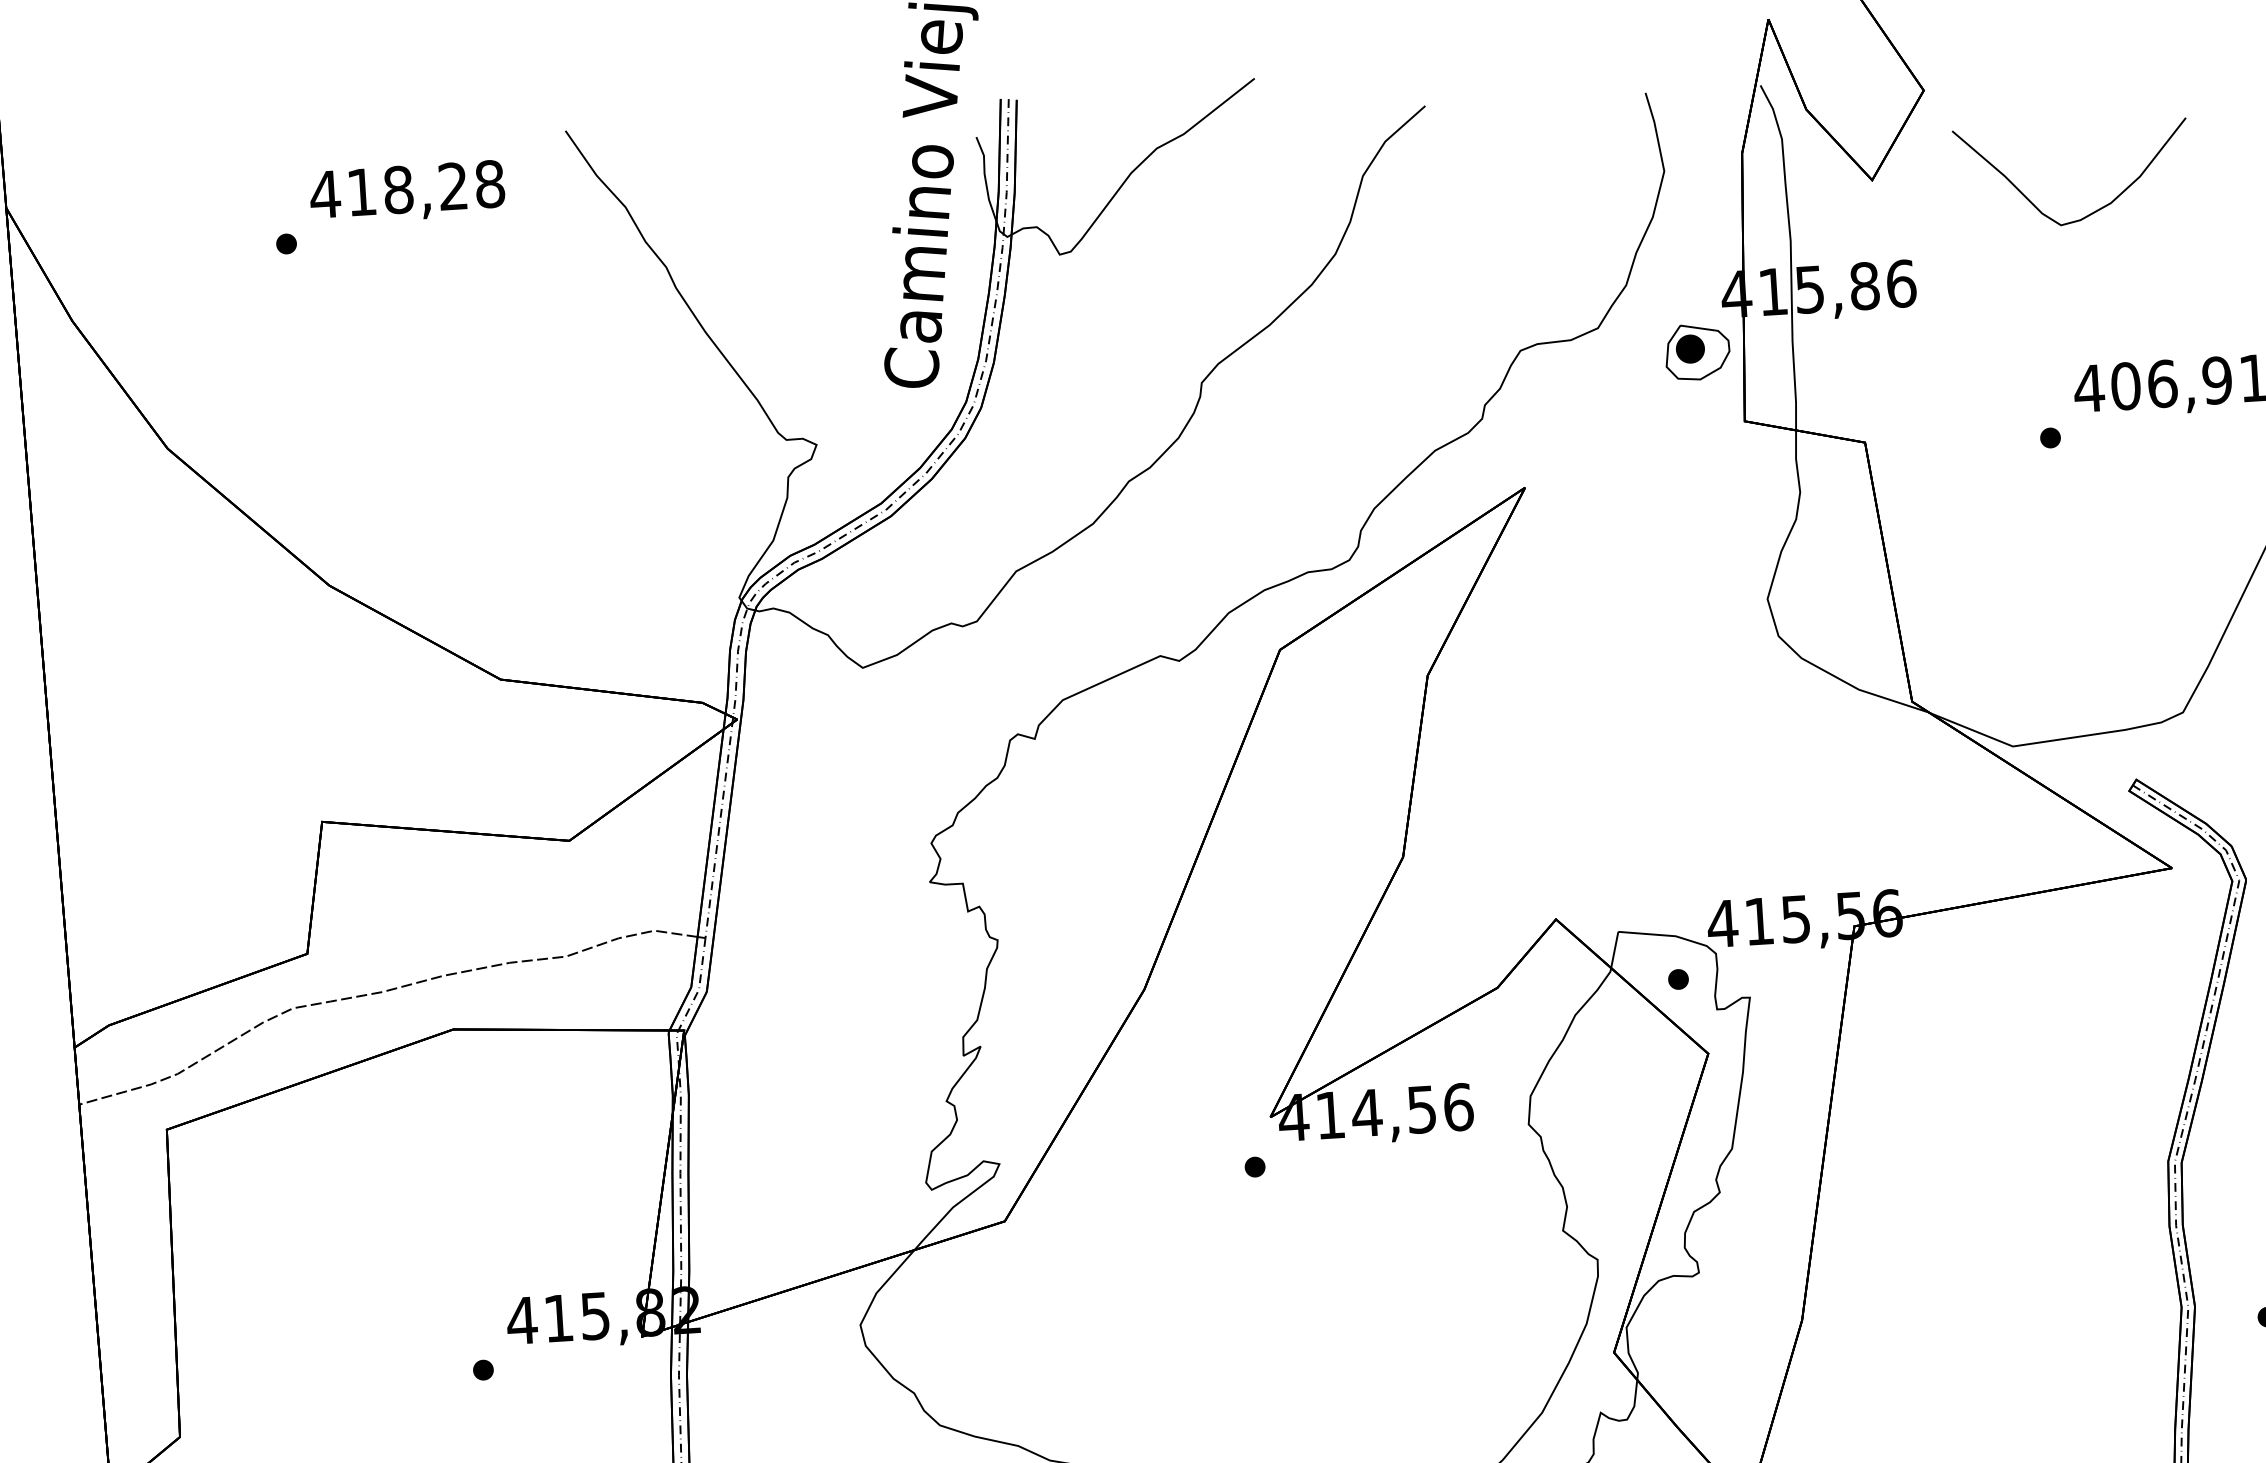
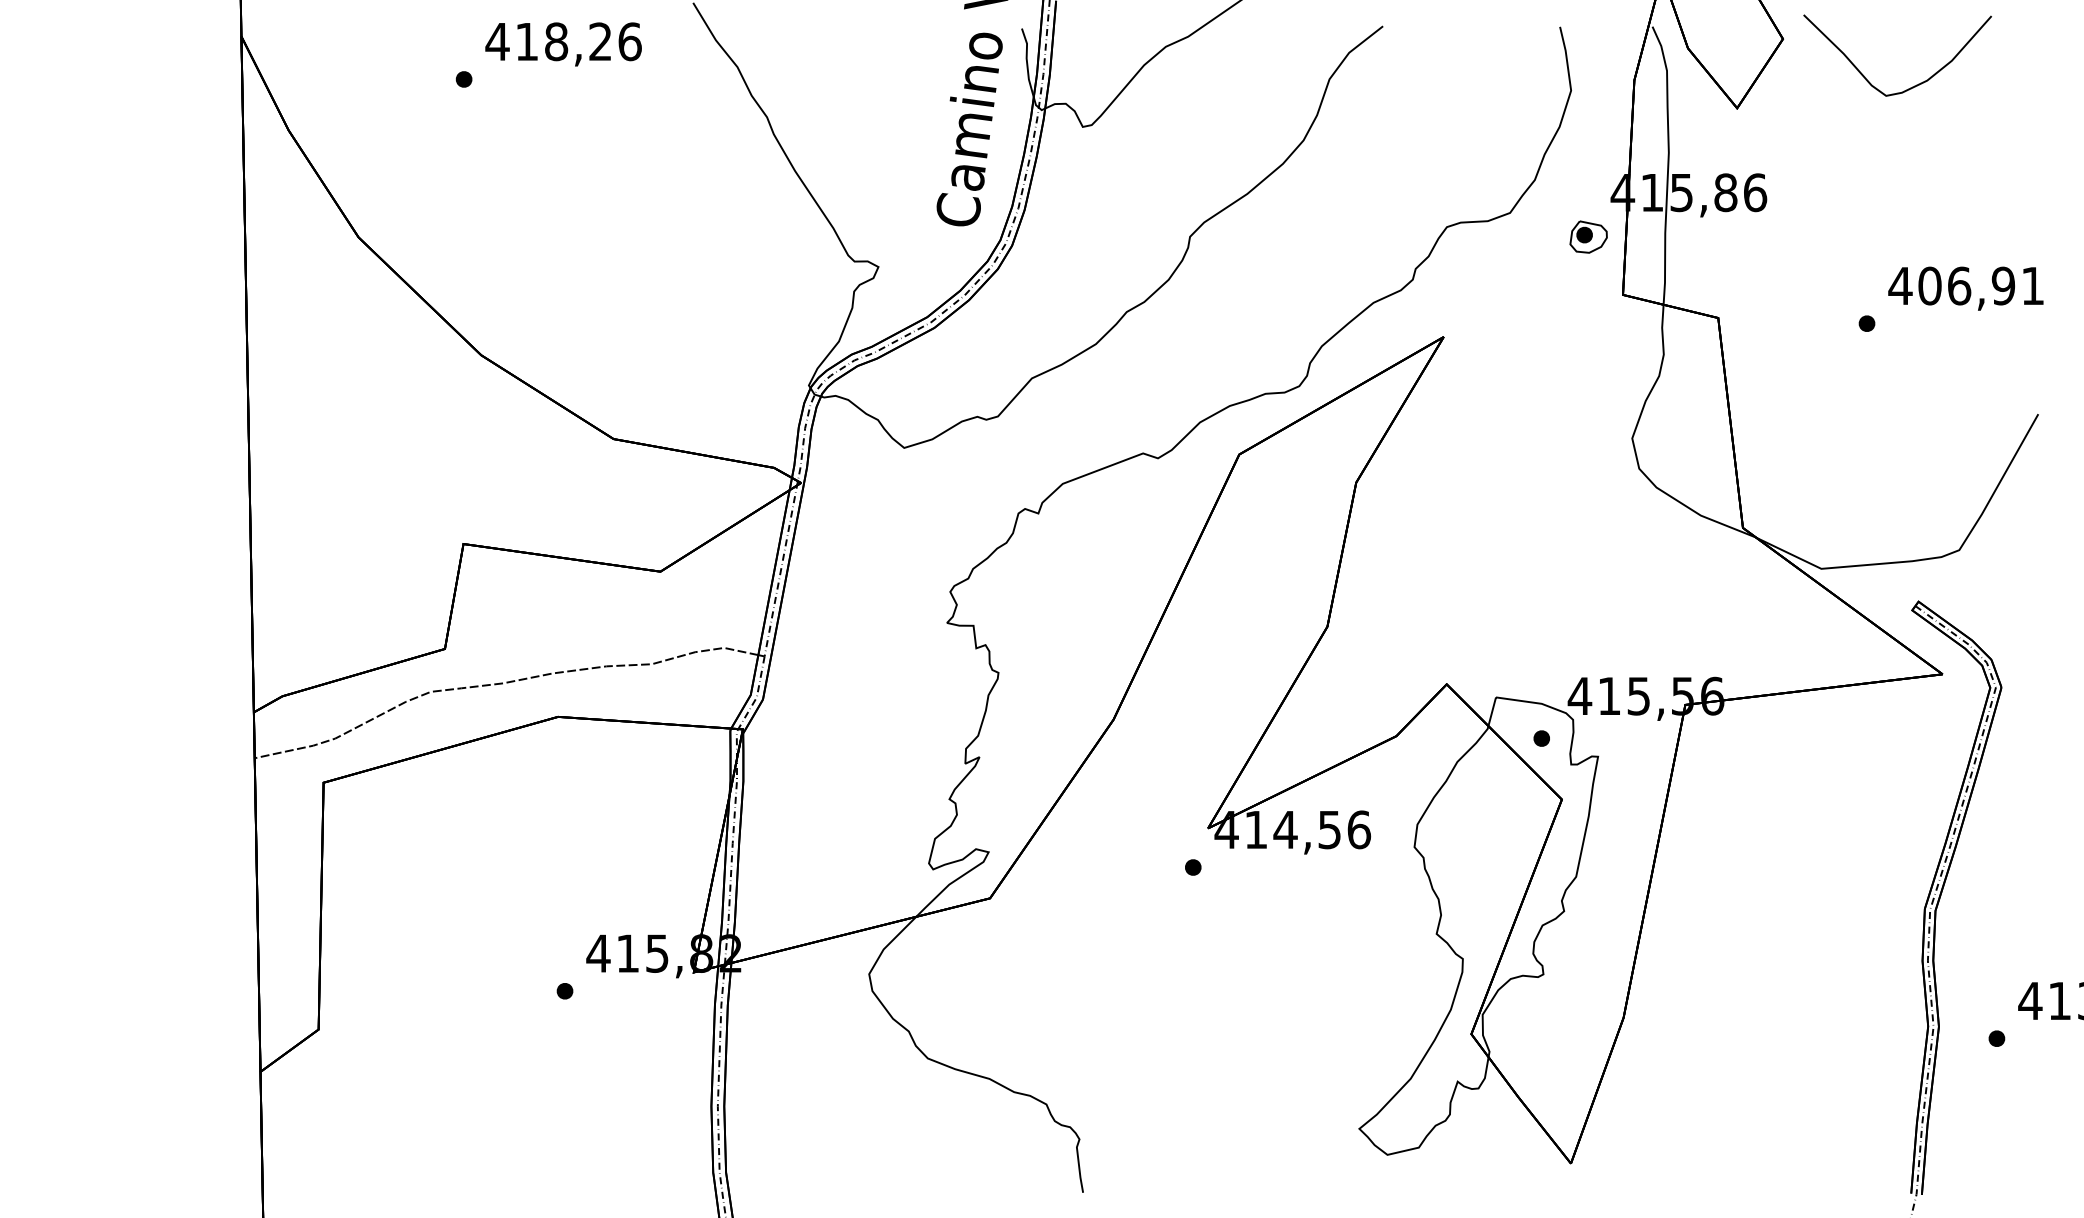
text: (489, 183) -> (629, 41), 418,28 -> 418,26
curve: (2093, 211) -> (1912, 86), moved
part: (1697, 351) -> (1588, 236), size x0.71

